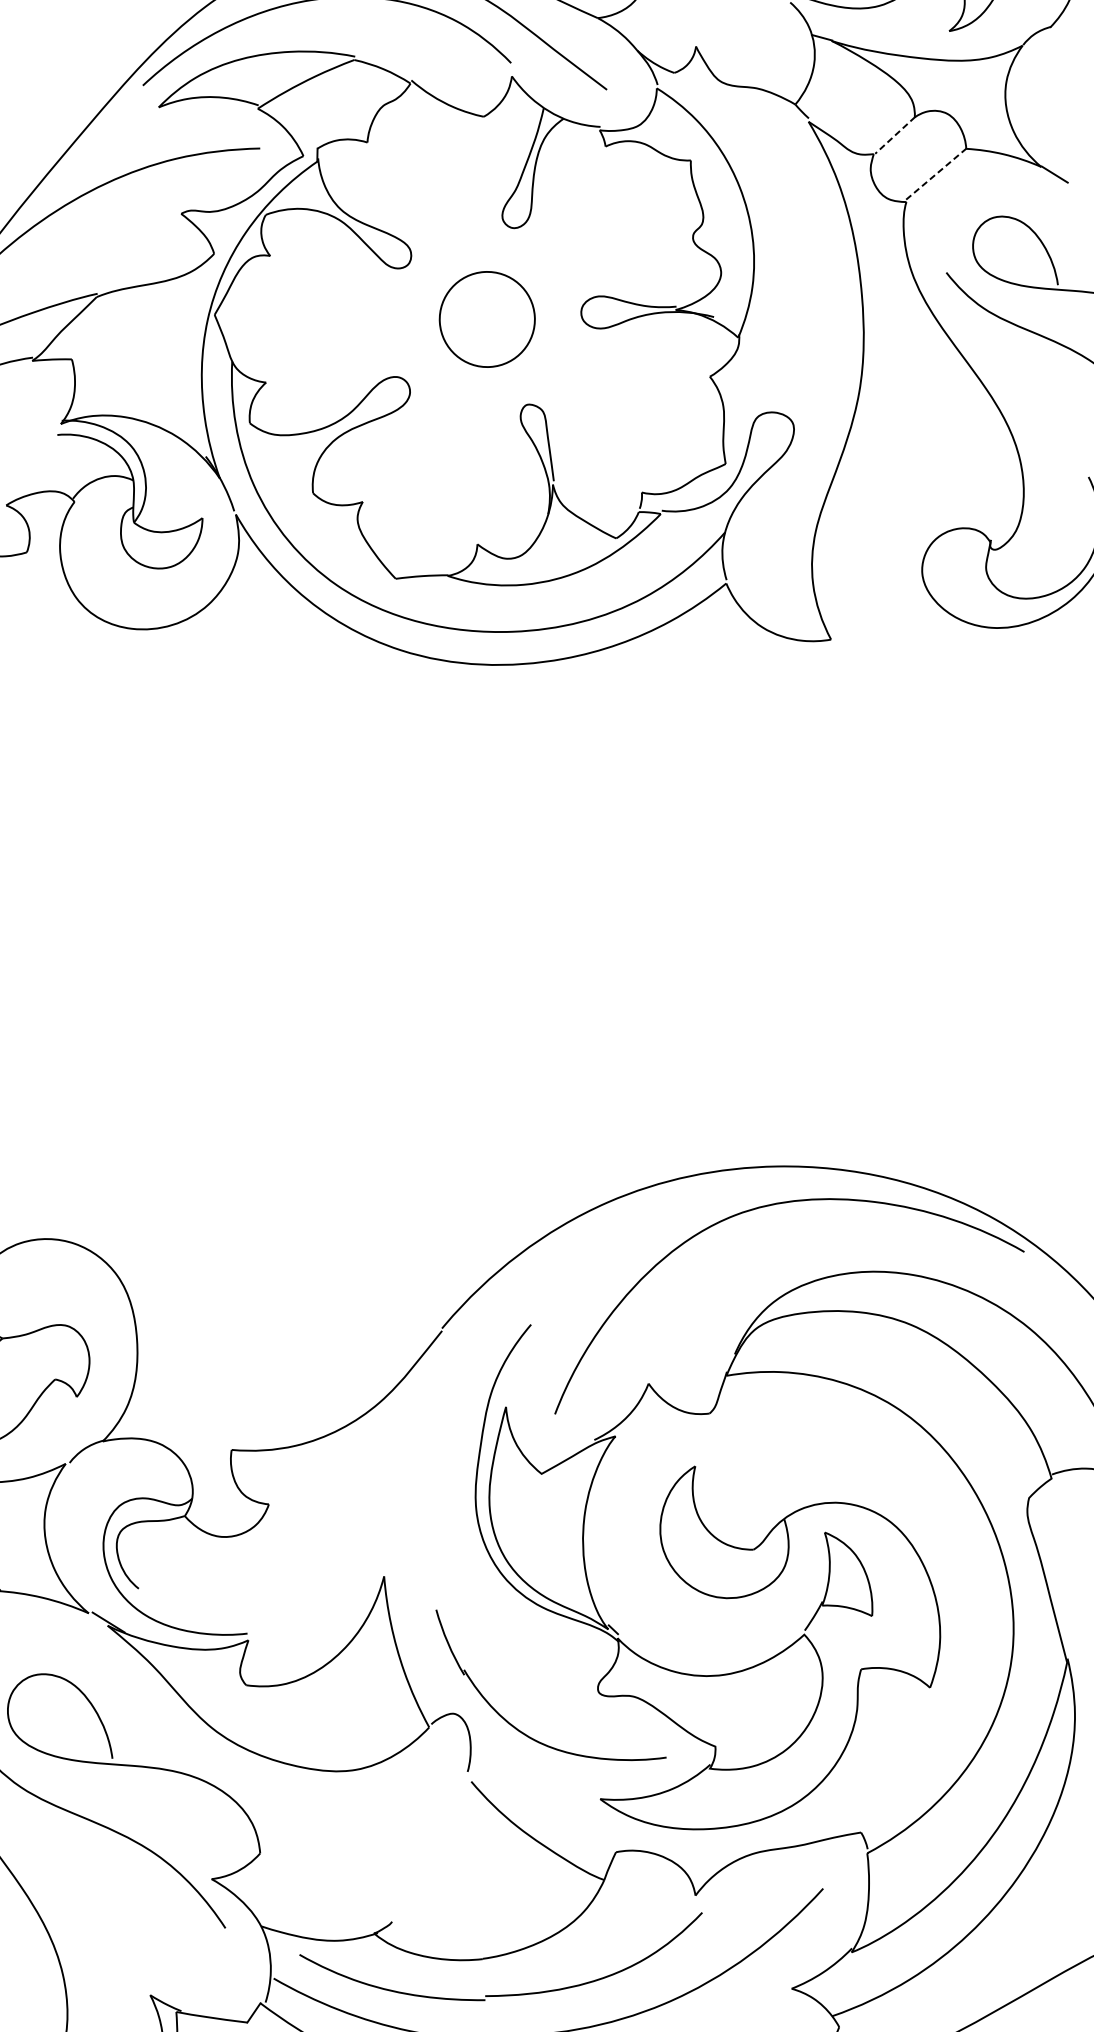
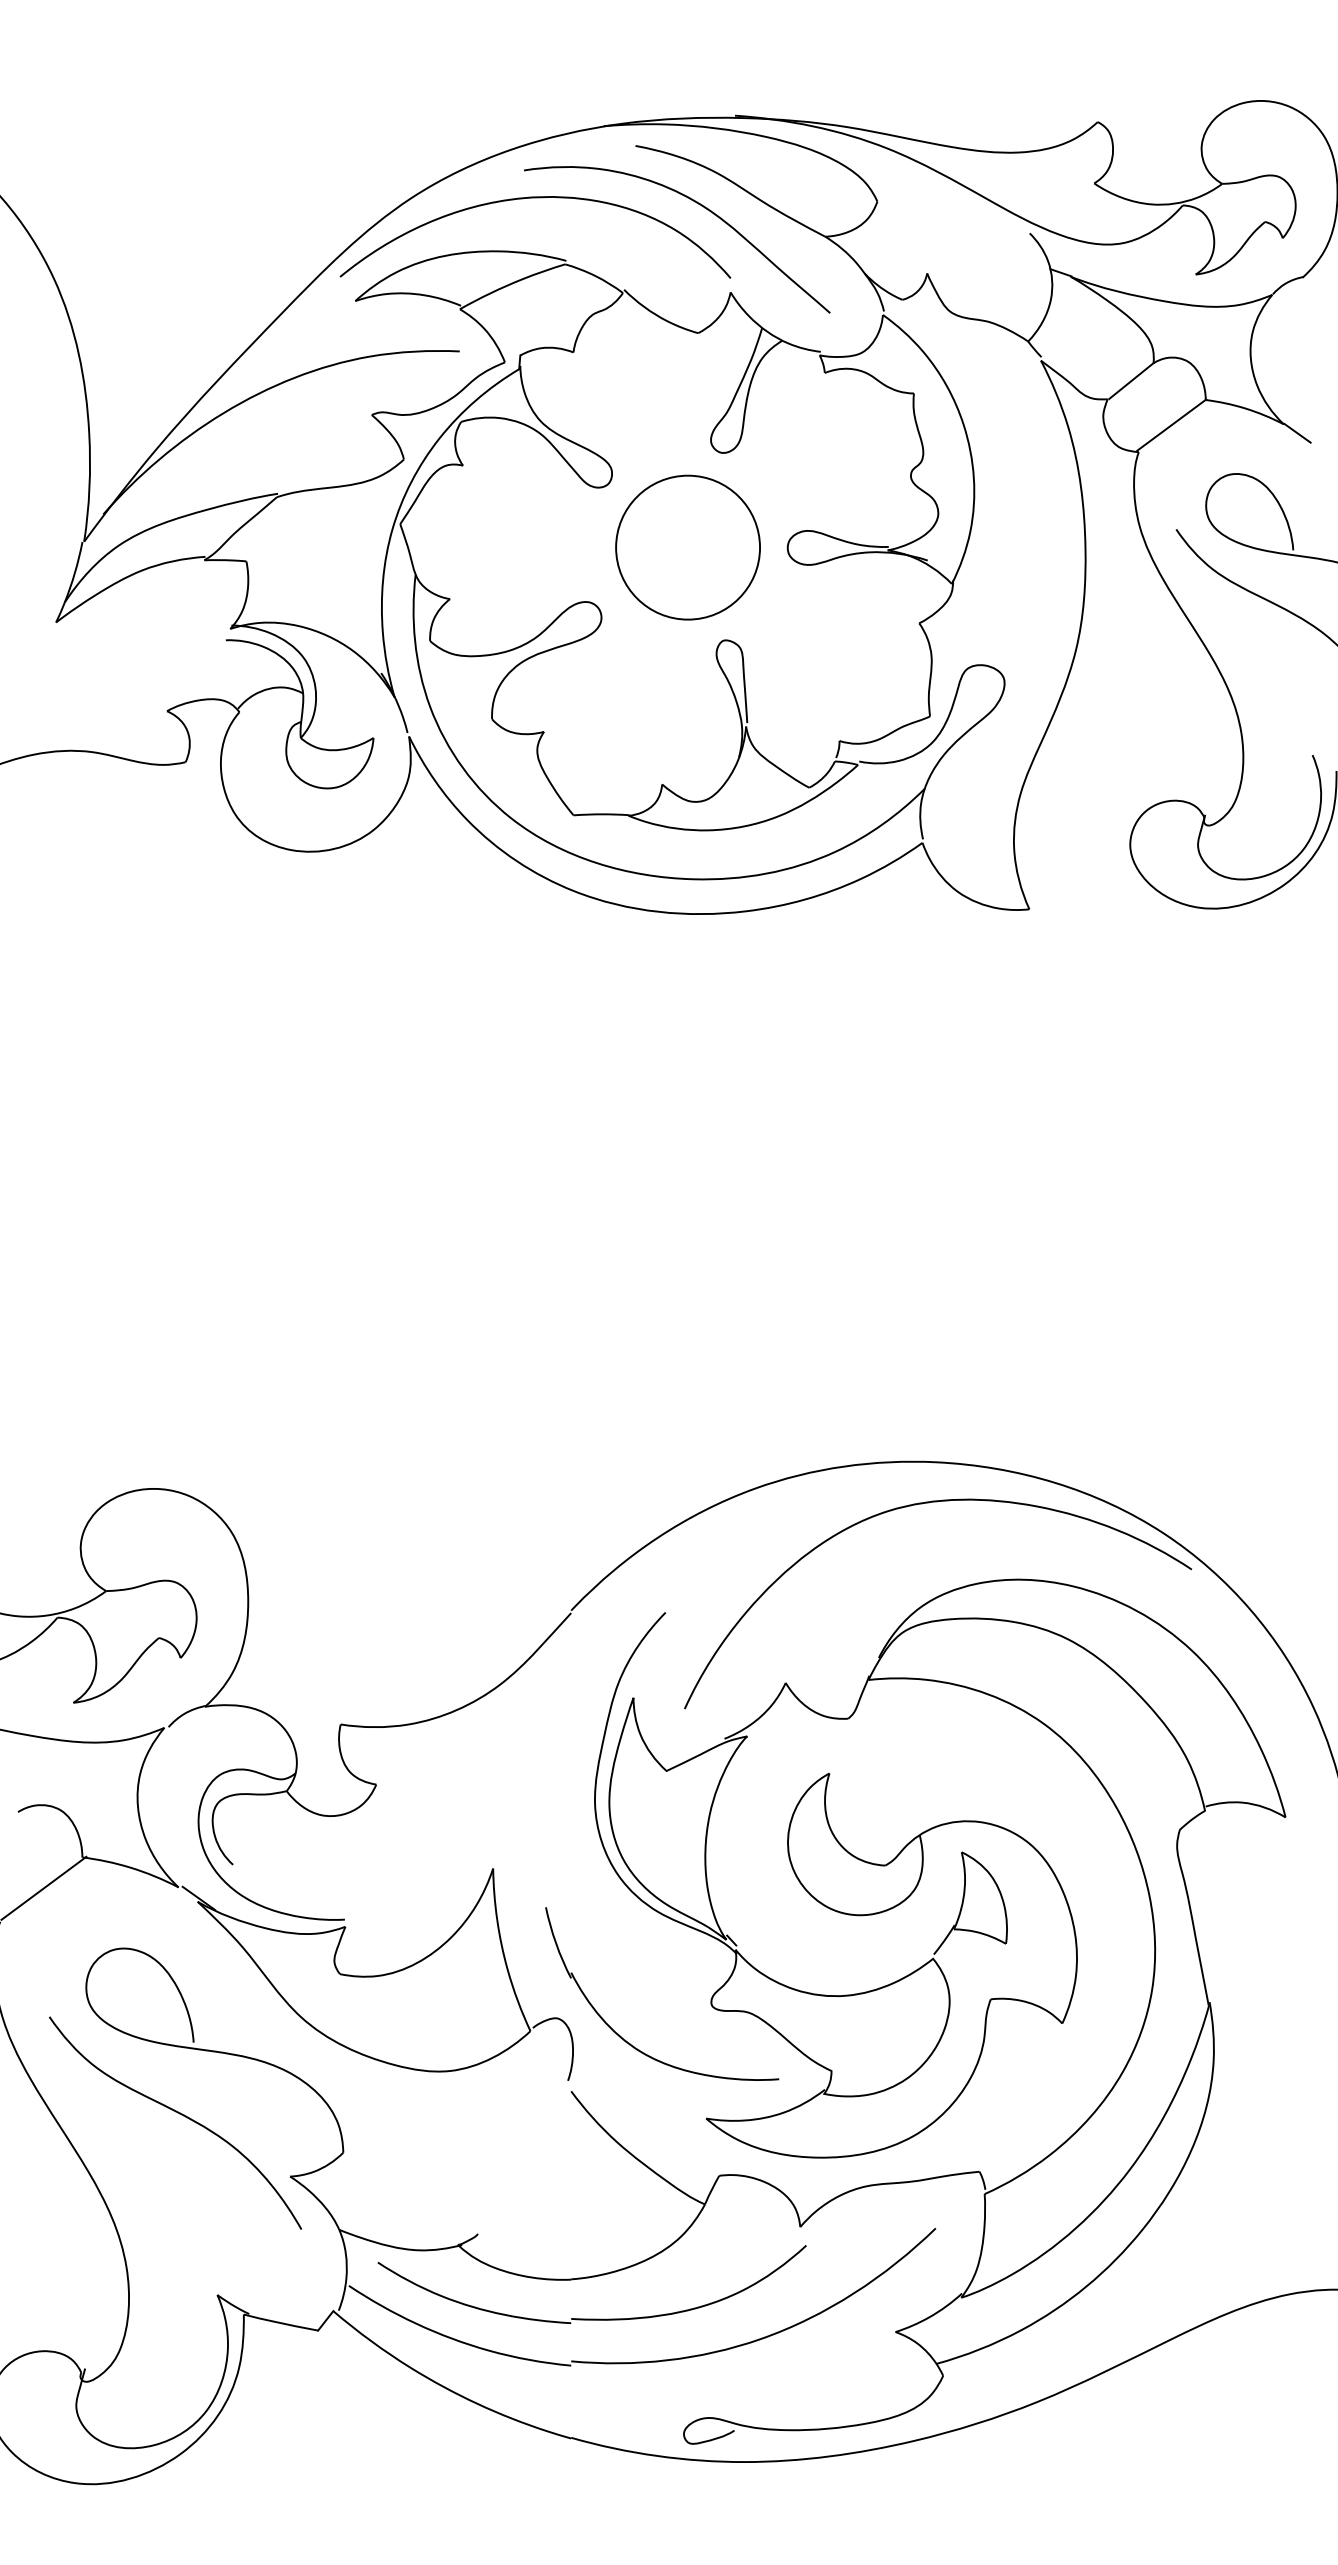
line: (895, 134) -> (1131, 380), dashed -> solid
line: (935, 174) -> (1171, 425), dashed -> solid
circle: (486, 319) -> (687, 547), size x1.43

